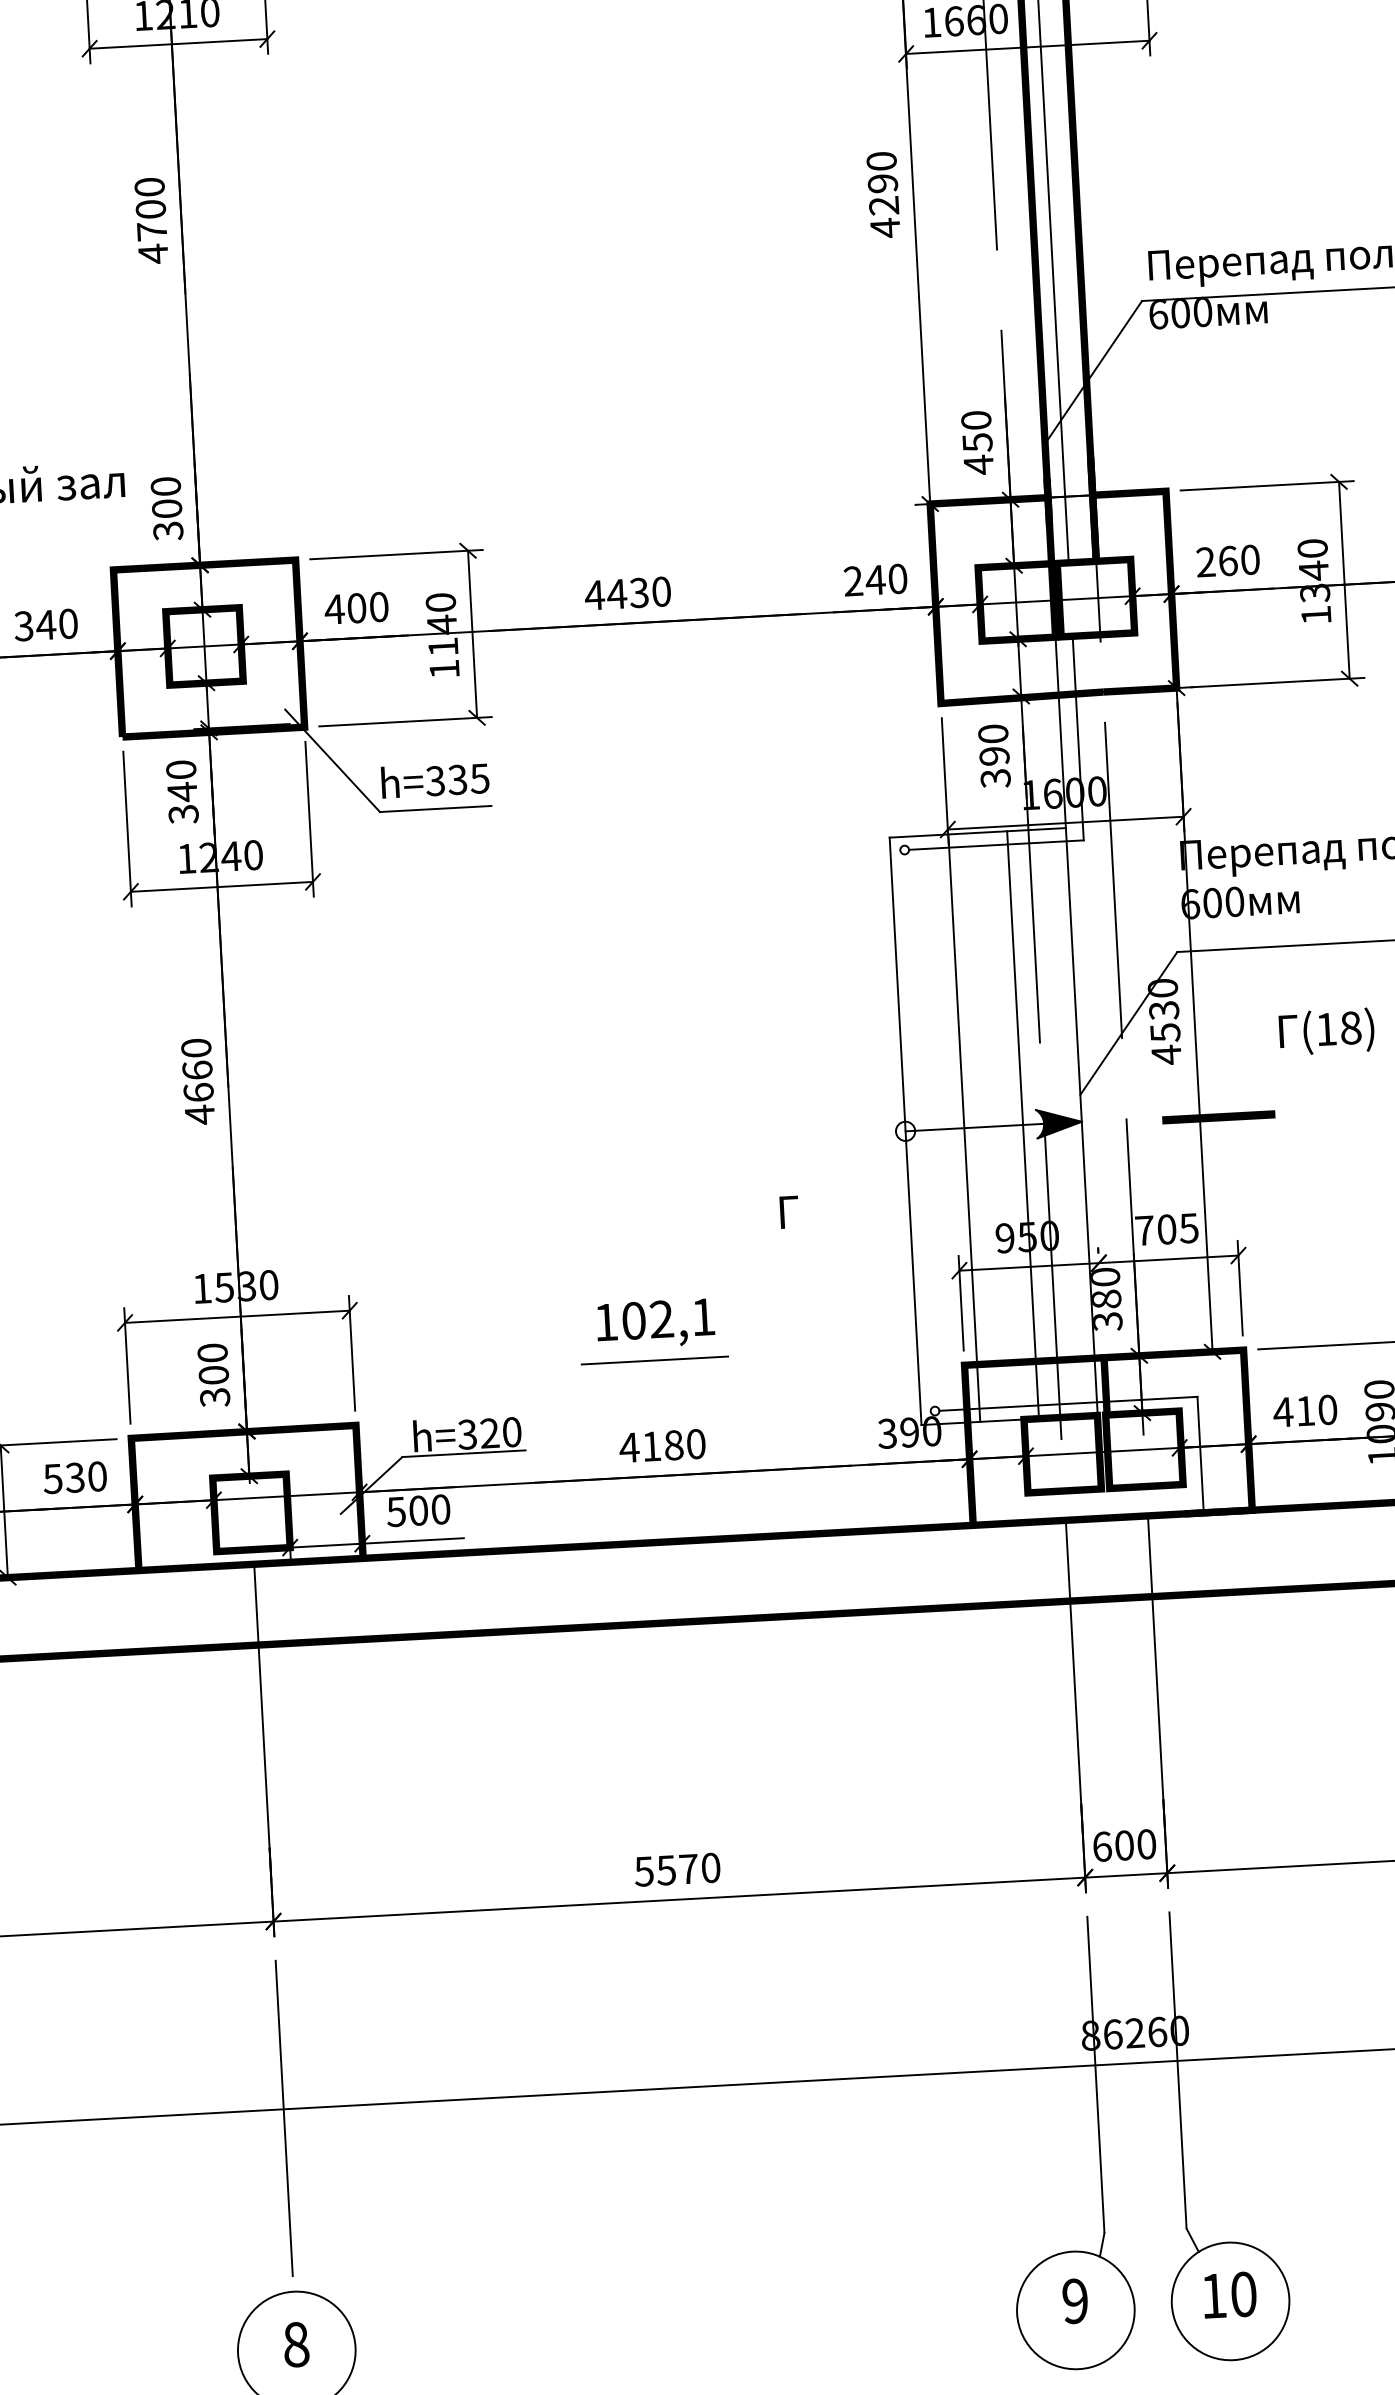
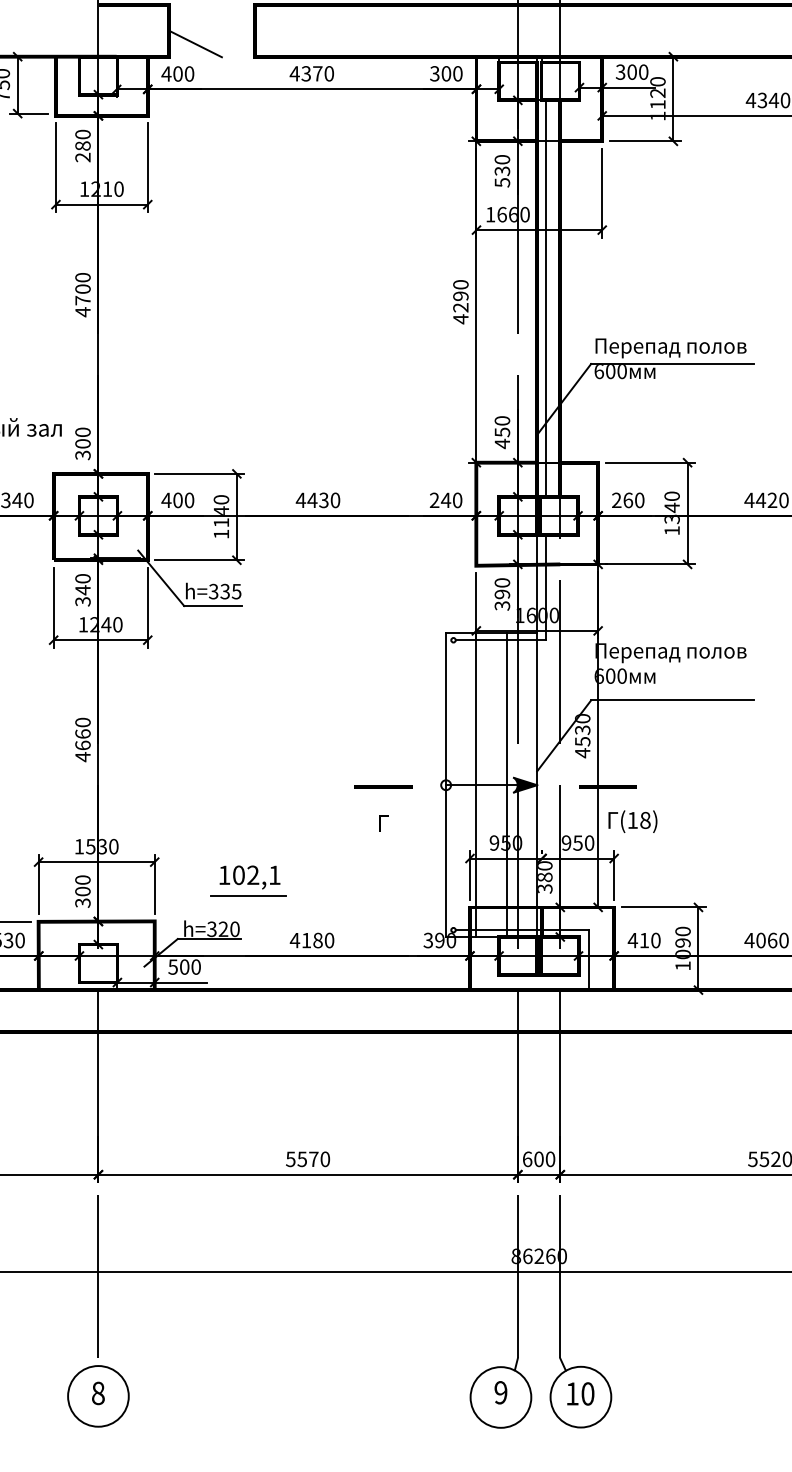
text: (1325, 1031) -> (632, 821), moved
line: (784, 1140) -> (383, 786), added
text: (1165, 1228) -> (577, 842), 705 -> 950
part: (653, 1329) -> (248, 880), moved

